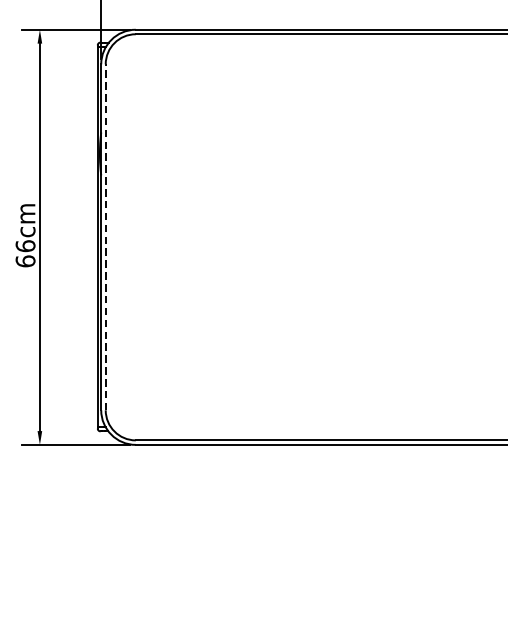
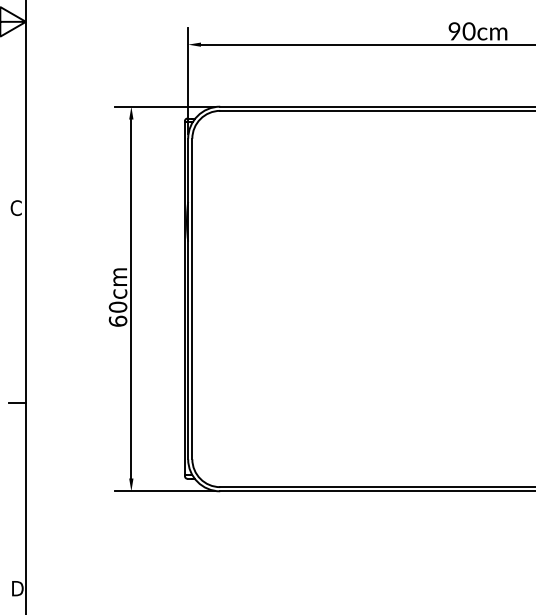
line: (105, 236) -> (192, 298), dashed -> solid
text: (24, 245) -> (117, 306), 66cm -> 60cm

